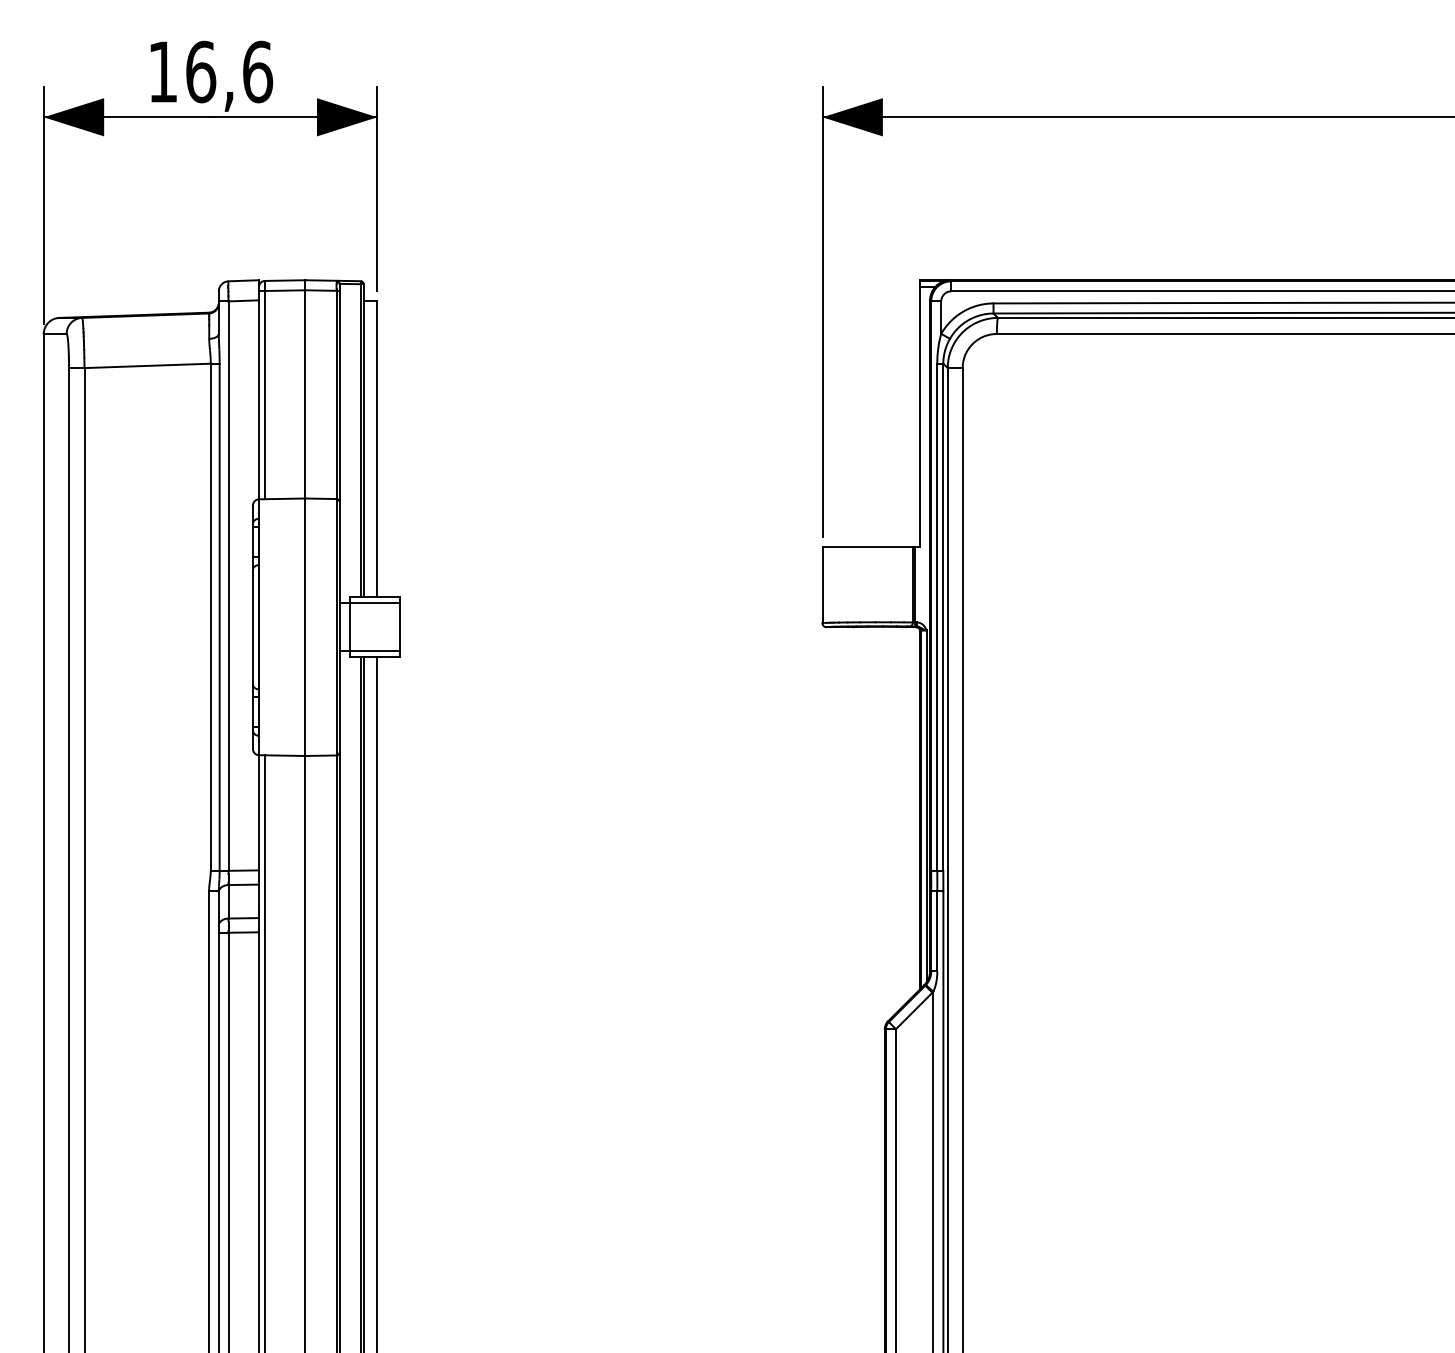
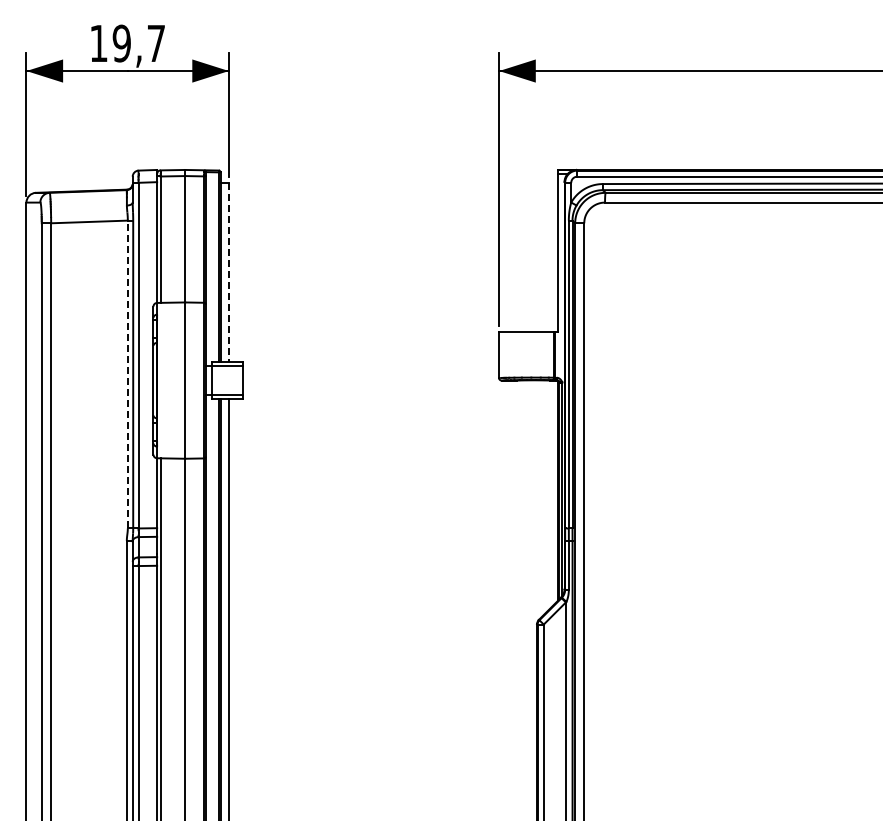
text: (228, 71) -> (138, 43), 16,6 -> 19,7
line: (376, 449) -> (228, 272), solid -> dashed
line: (210, 617) -> (127, 374), solid -> dashed

